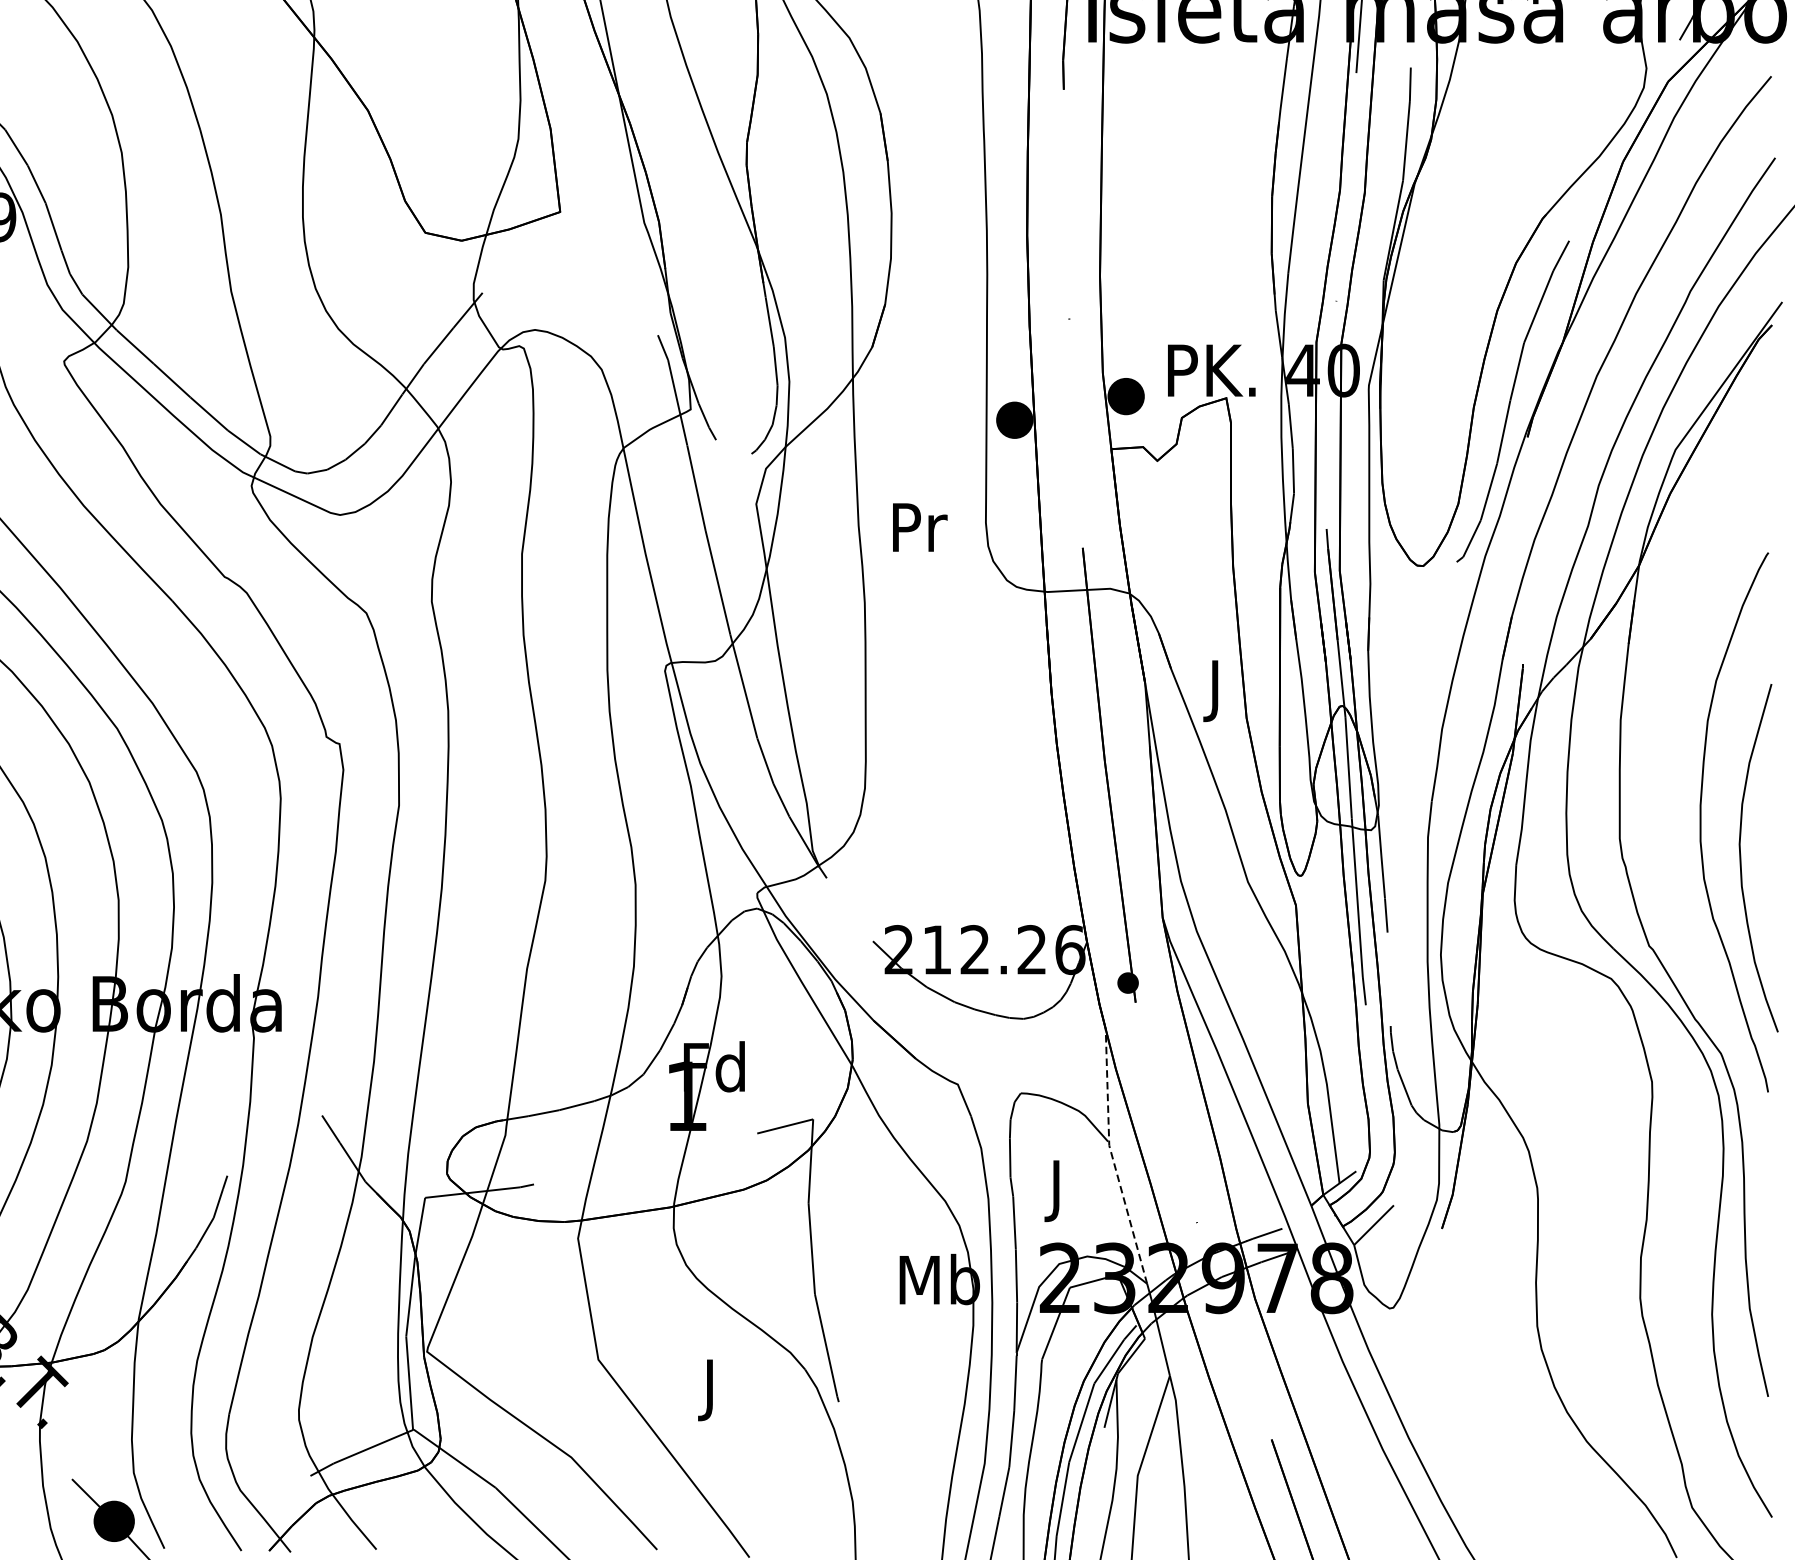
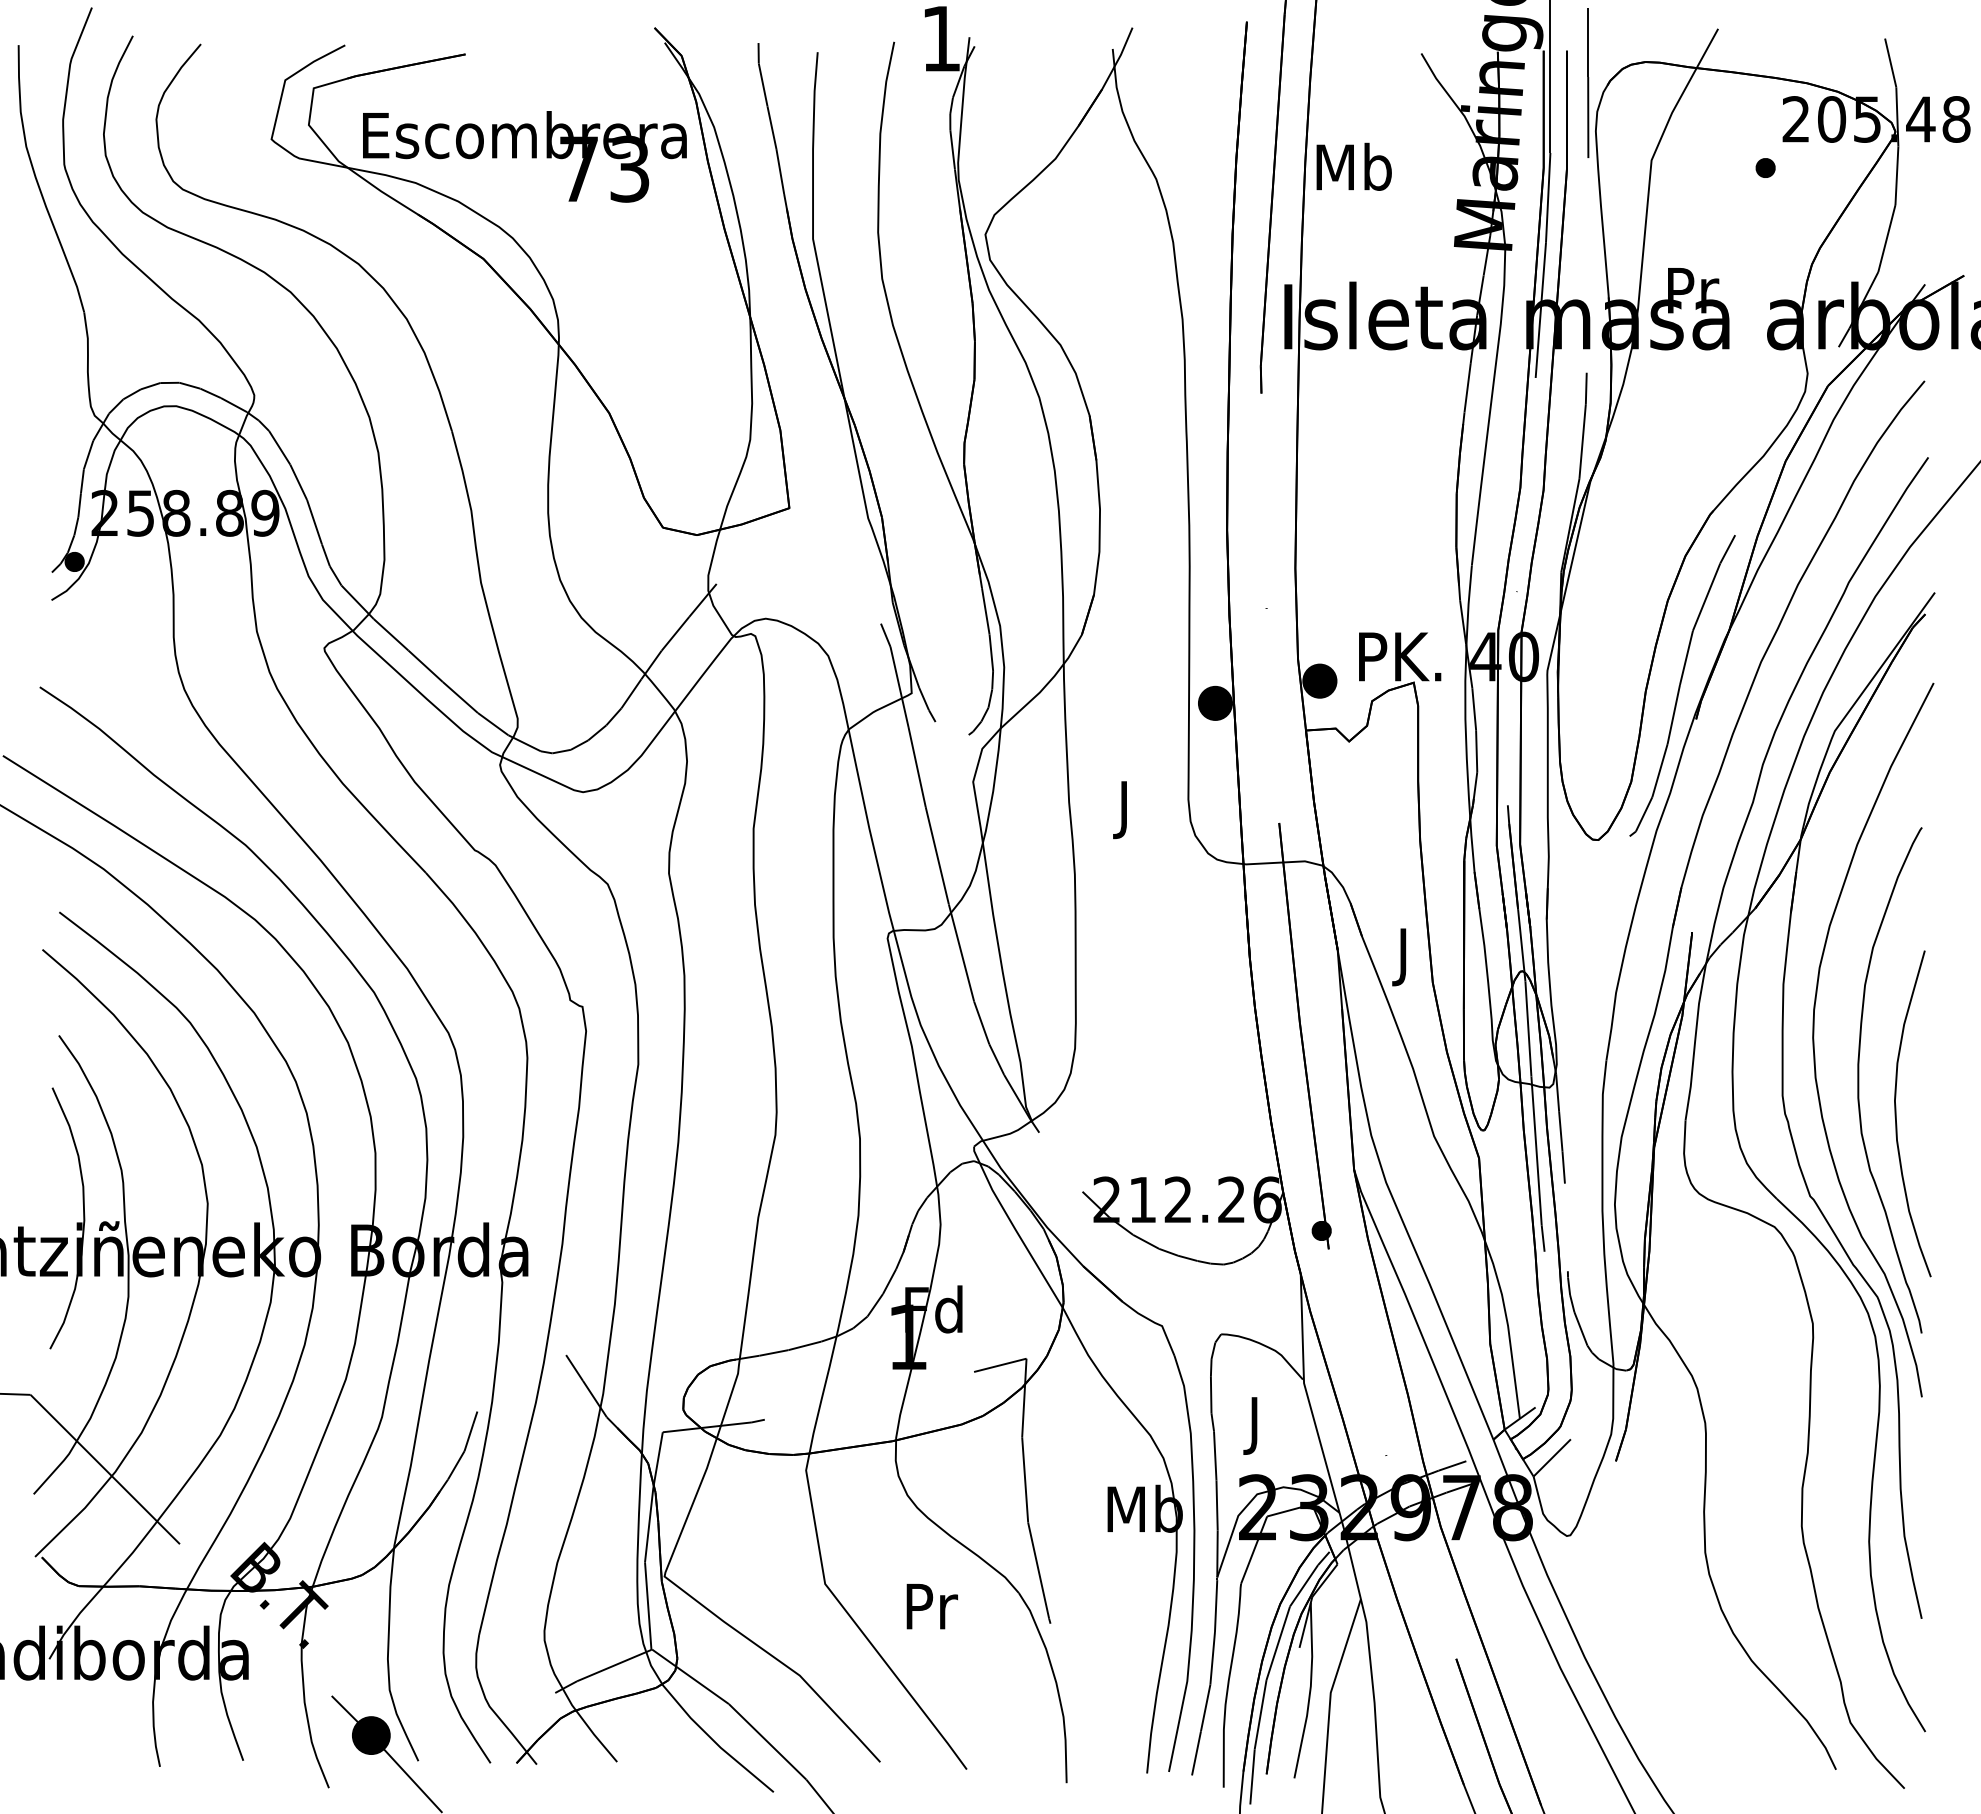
text: (919, 534) -> (1126, 810), Pr -> J
curve: (1653, 778) -> (1814, 1039), added
line: (1112, 1157) -> (1307, 1394), dashed -> solid
text: (712, 1390) -> (932, 1612), J -> Pr

